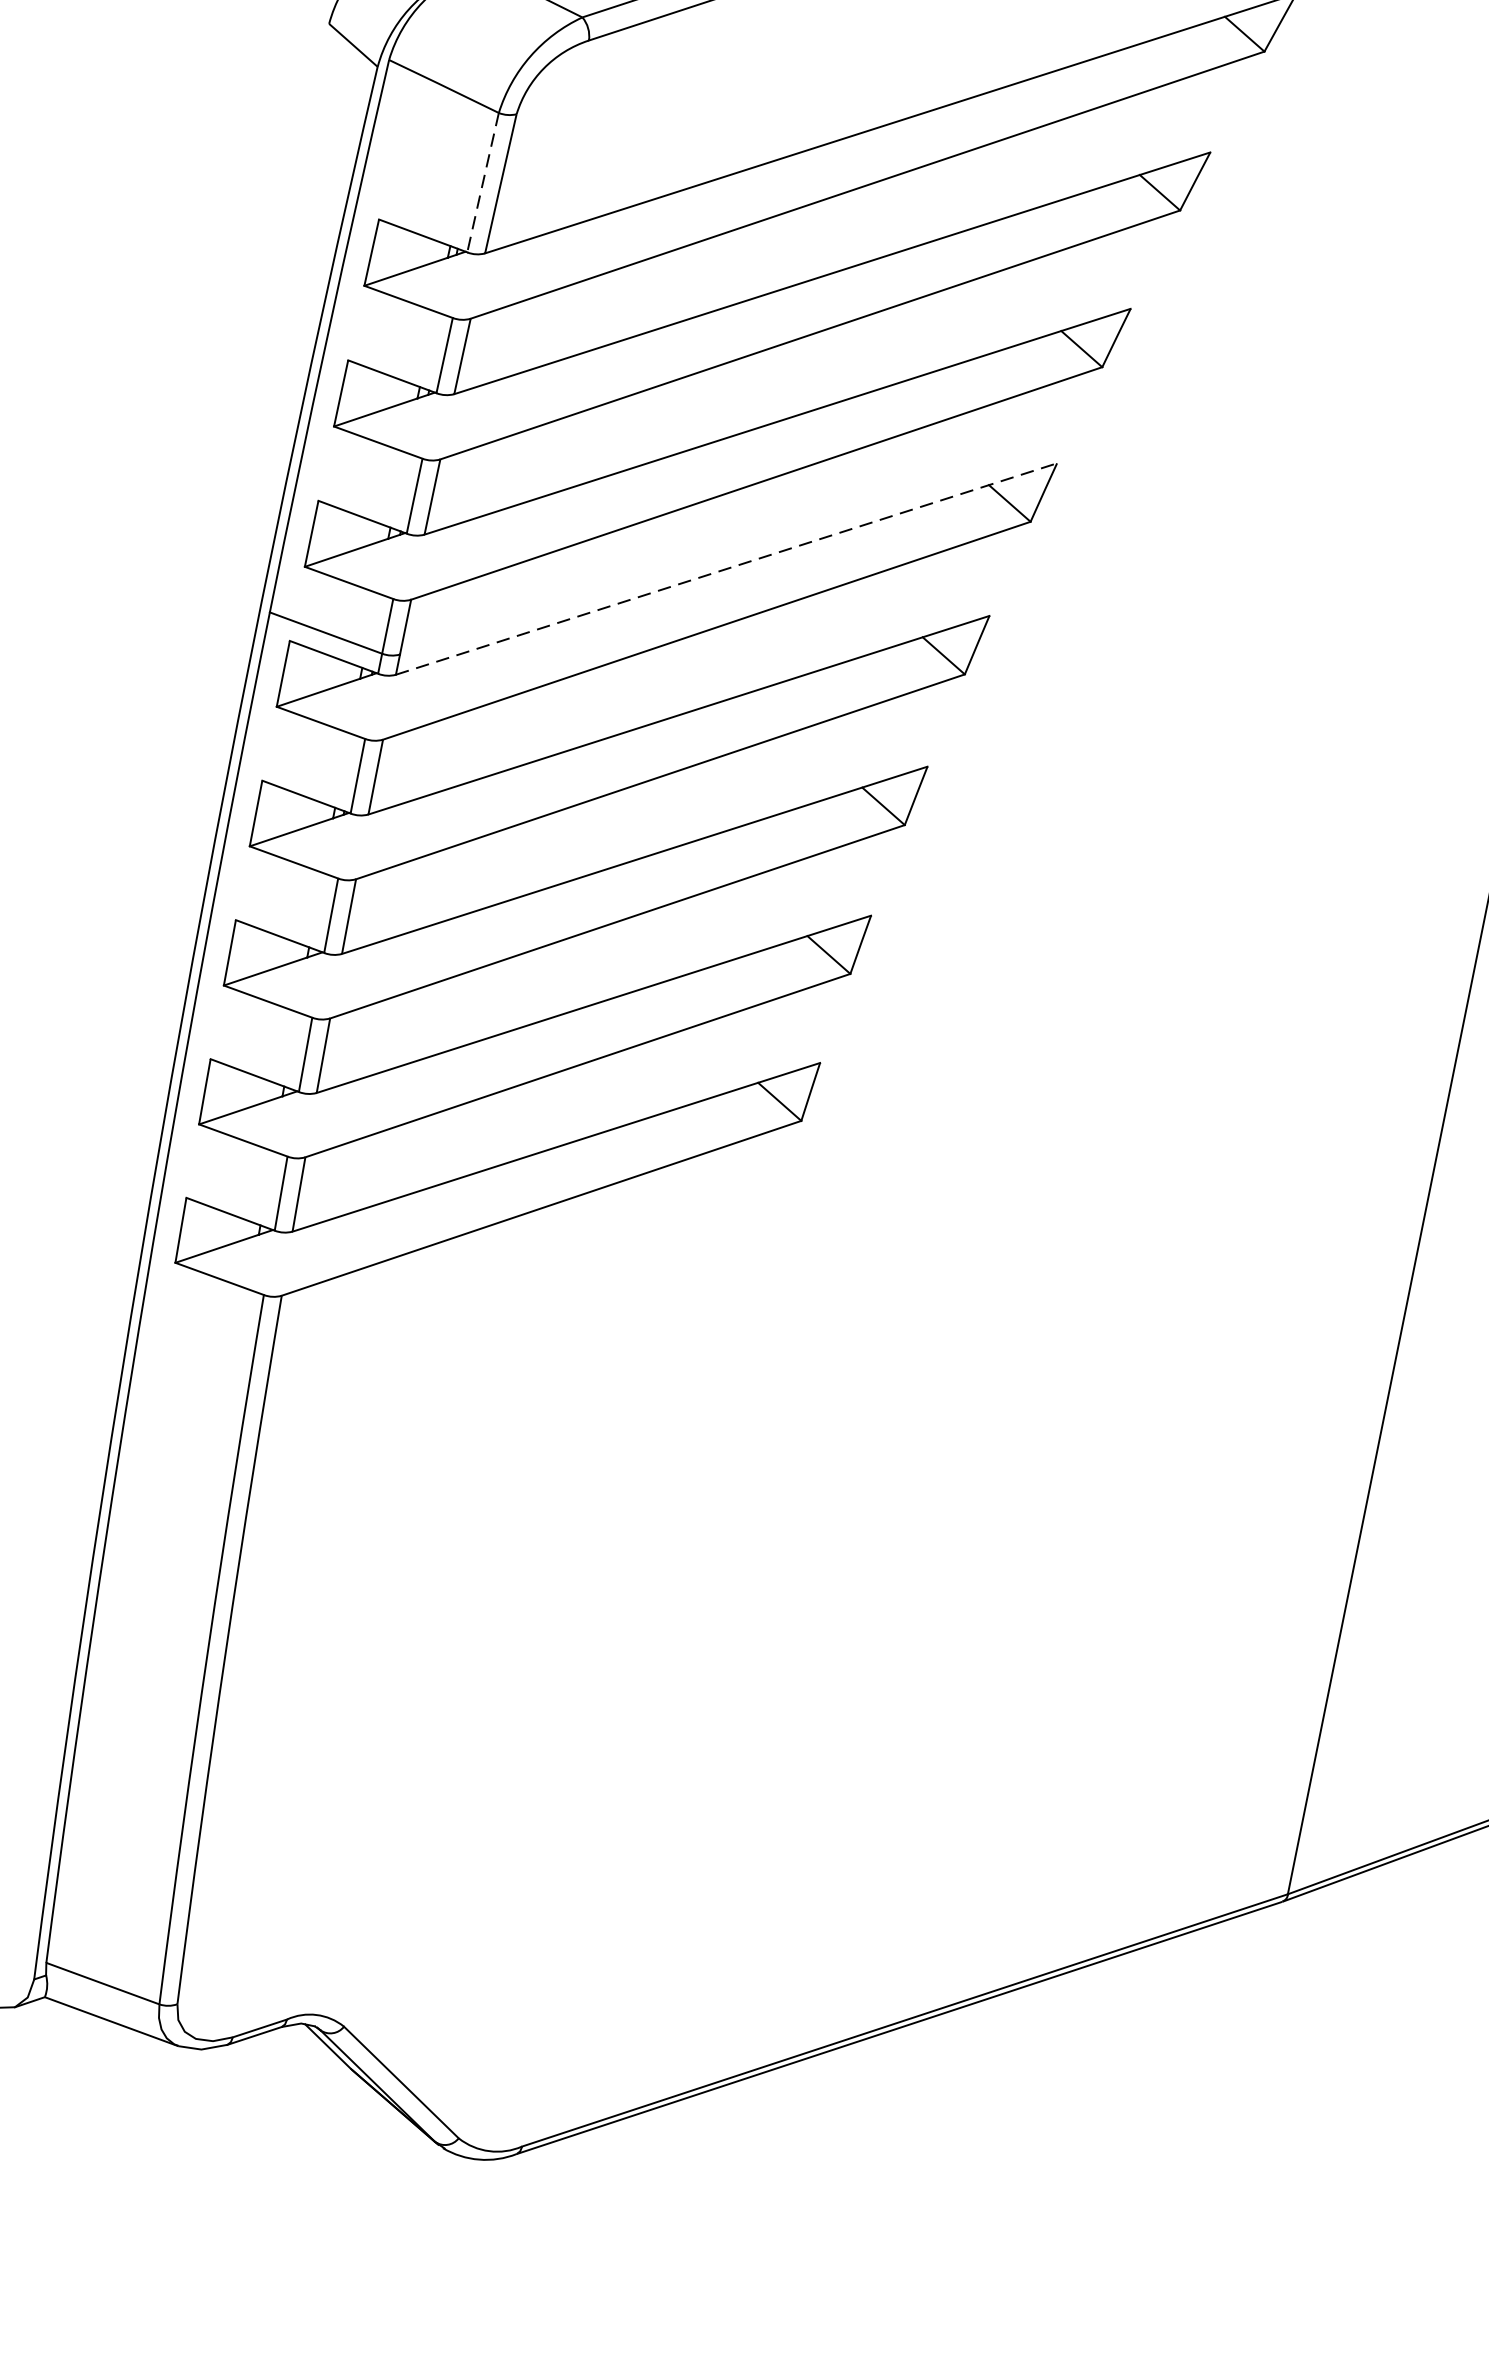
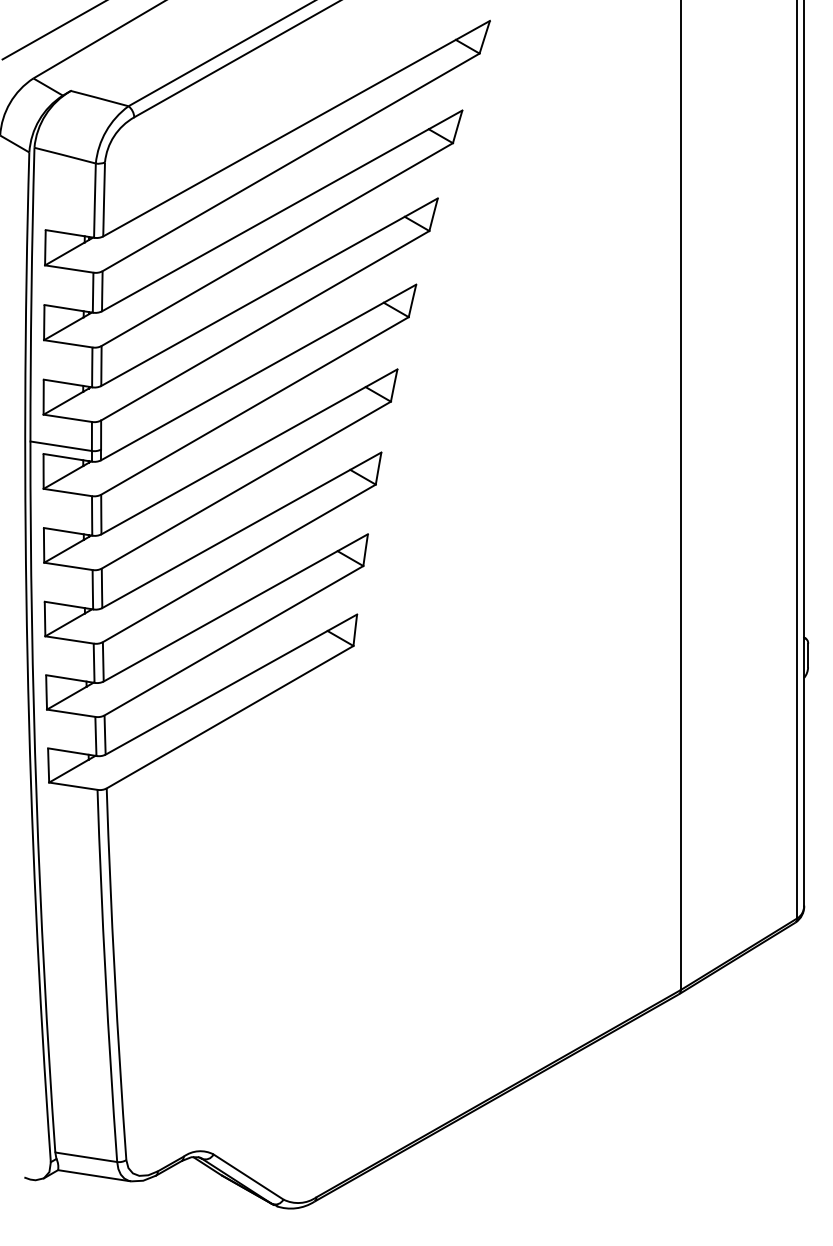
line: (481, 184) -> (94, 201), dashed -> solid
line: (728, 569) -> (259, 372), dashed -> solid

